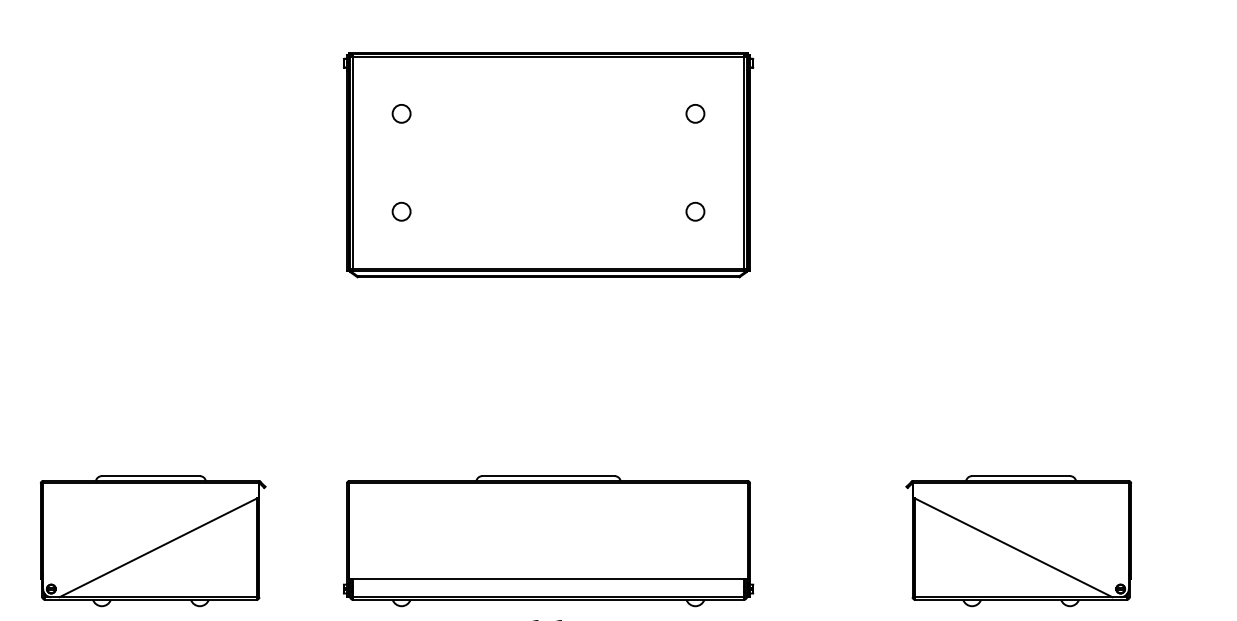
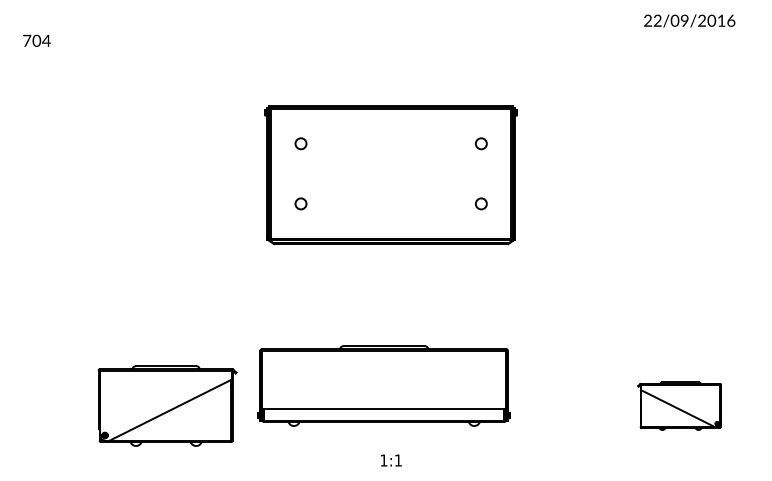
part: (153, 540) -> (167, 405), moved
part: (547, 540) -> (383, 385), moved
part: (1018, 540) -> (679, 405), size x0.6

